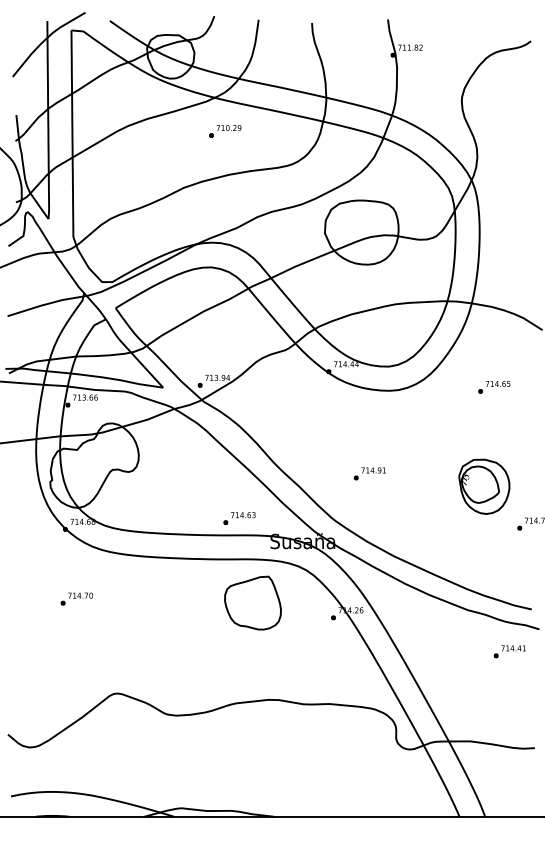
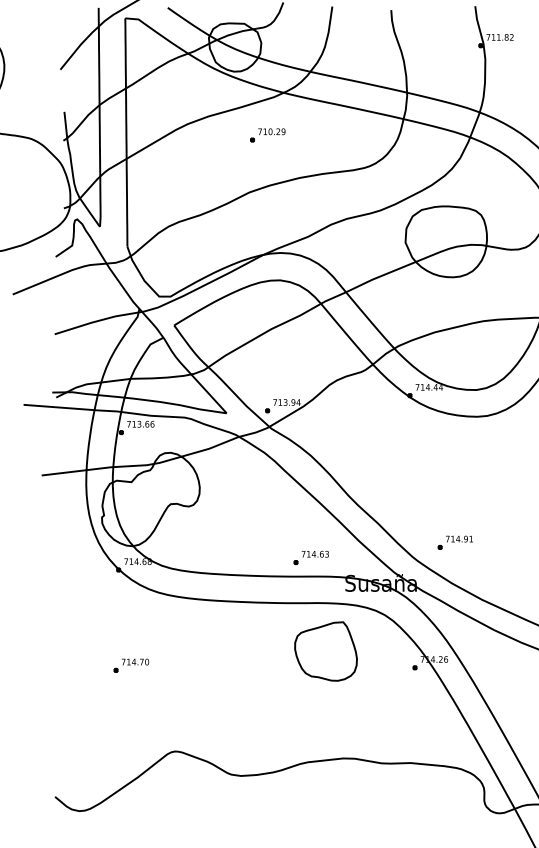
part: (225, 131) -> (267, 135), moved
part: (369, 473) -> (454, 542), moved
part: (76, 598) -> (130, 665), moved

